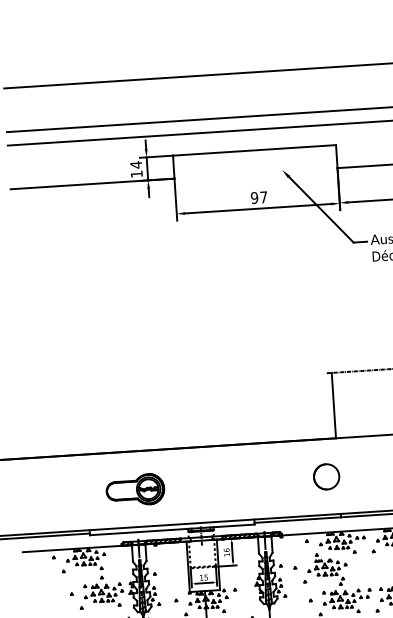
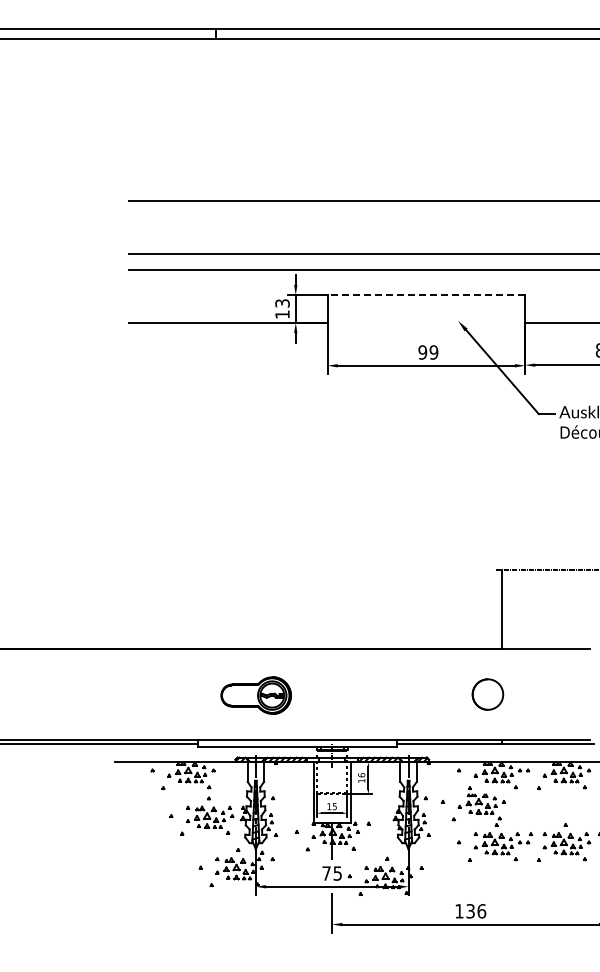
line: (254, 150) -> (426, 295), solid -> dashed
text: (136, 165) -> (282, 303), 14 -> 13
text: (263, 197) -> (433, 352), 97 -> 99

